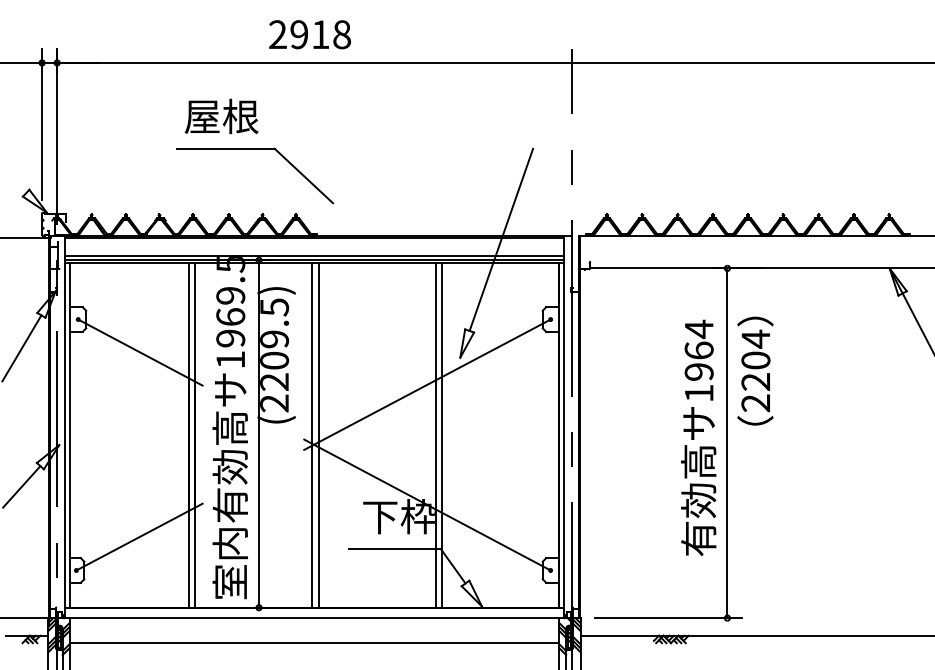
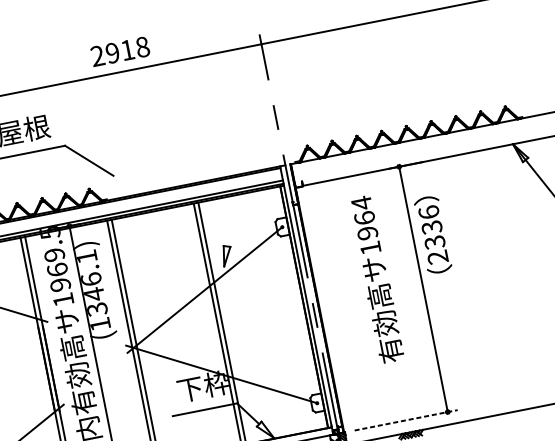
text: (309, 34) -> (119, 51), moved
line: (501, 239) -> (236, 177), removed
text: (274, 355) -> (93, 290), (2209.5) -> (1346.1)
text: (755, 360) -> (431, 227), 2204 -> 2336
text: (698, 437) -> (376, 279), moved
line: (668, 618) -> (406, 420), solid -> dashed

